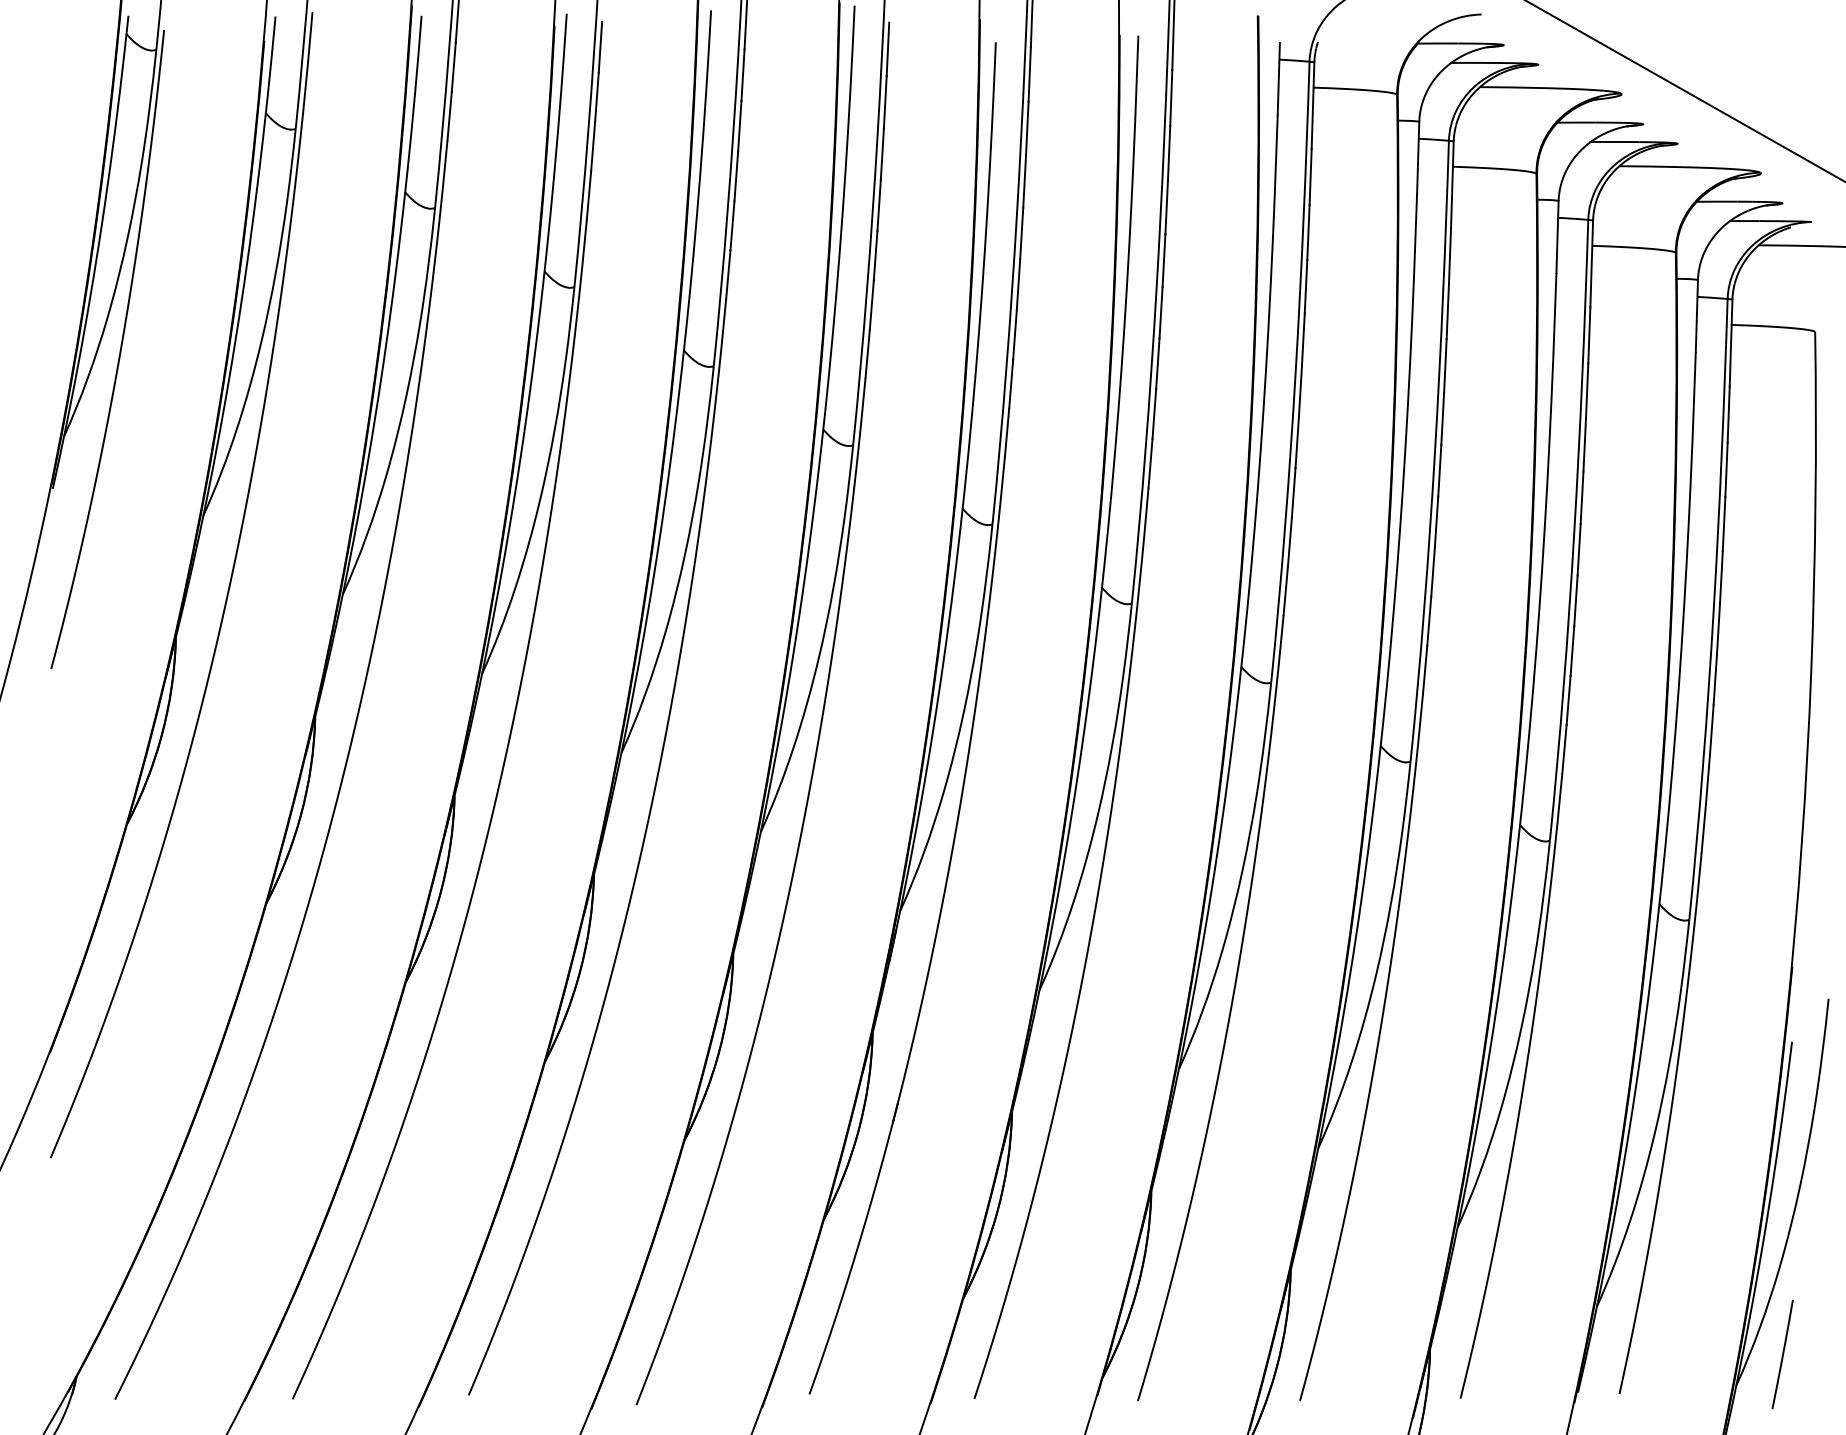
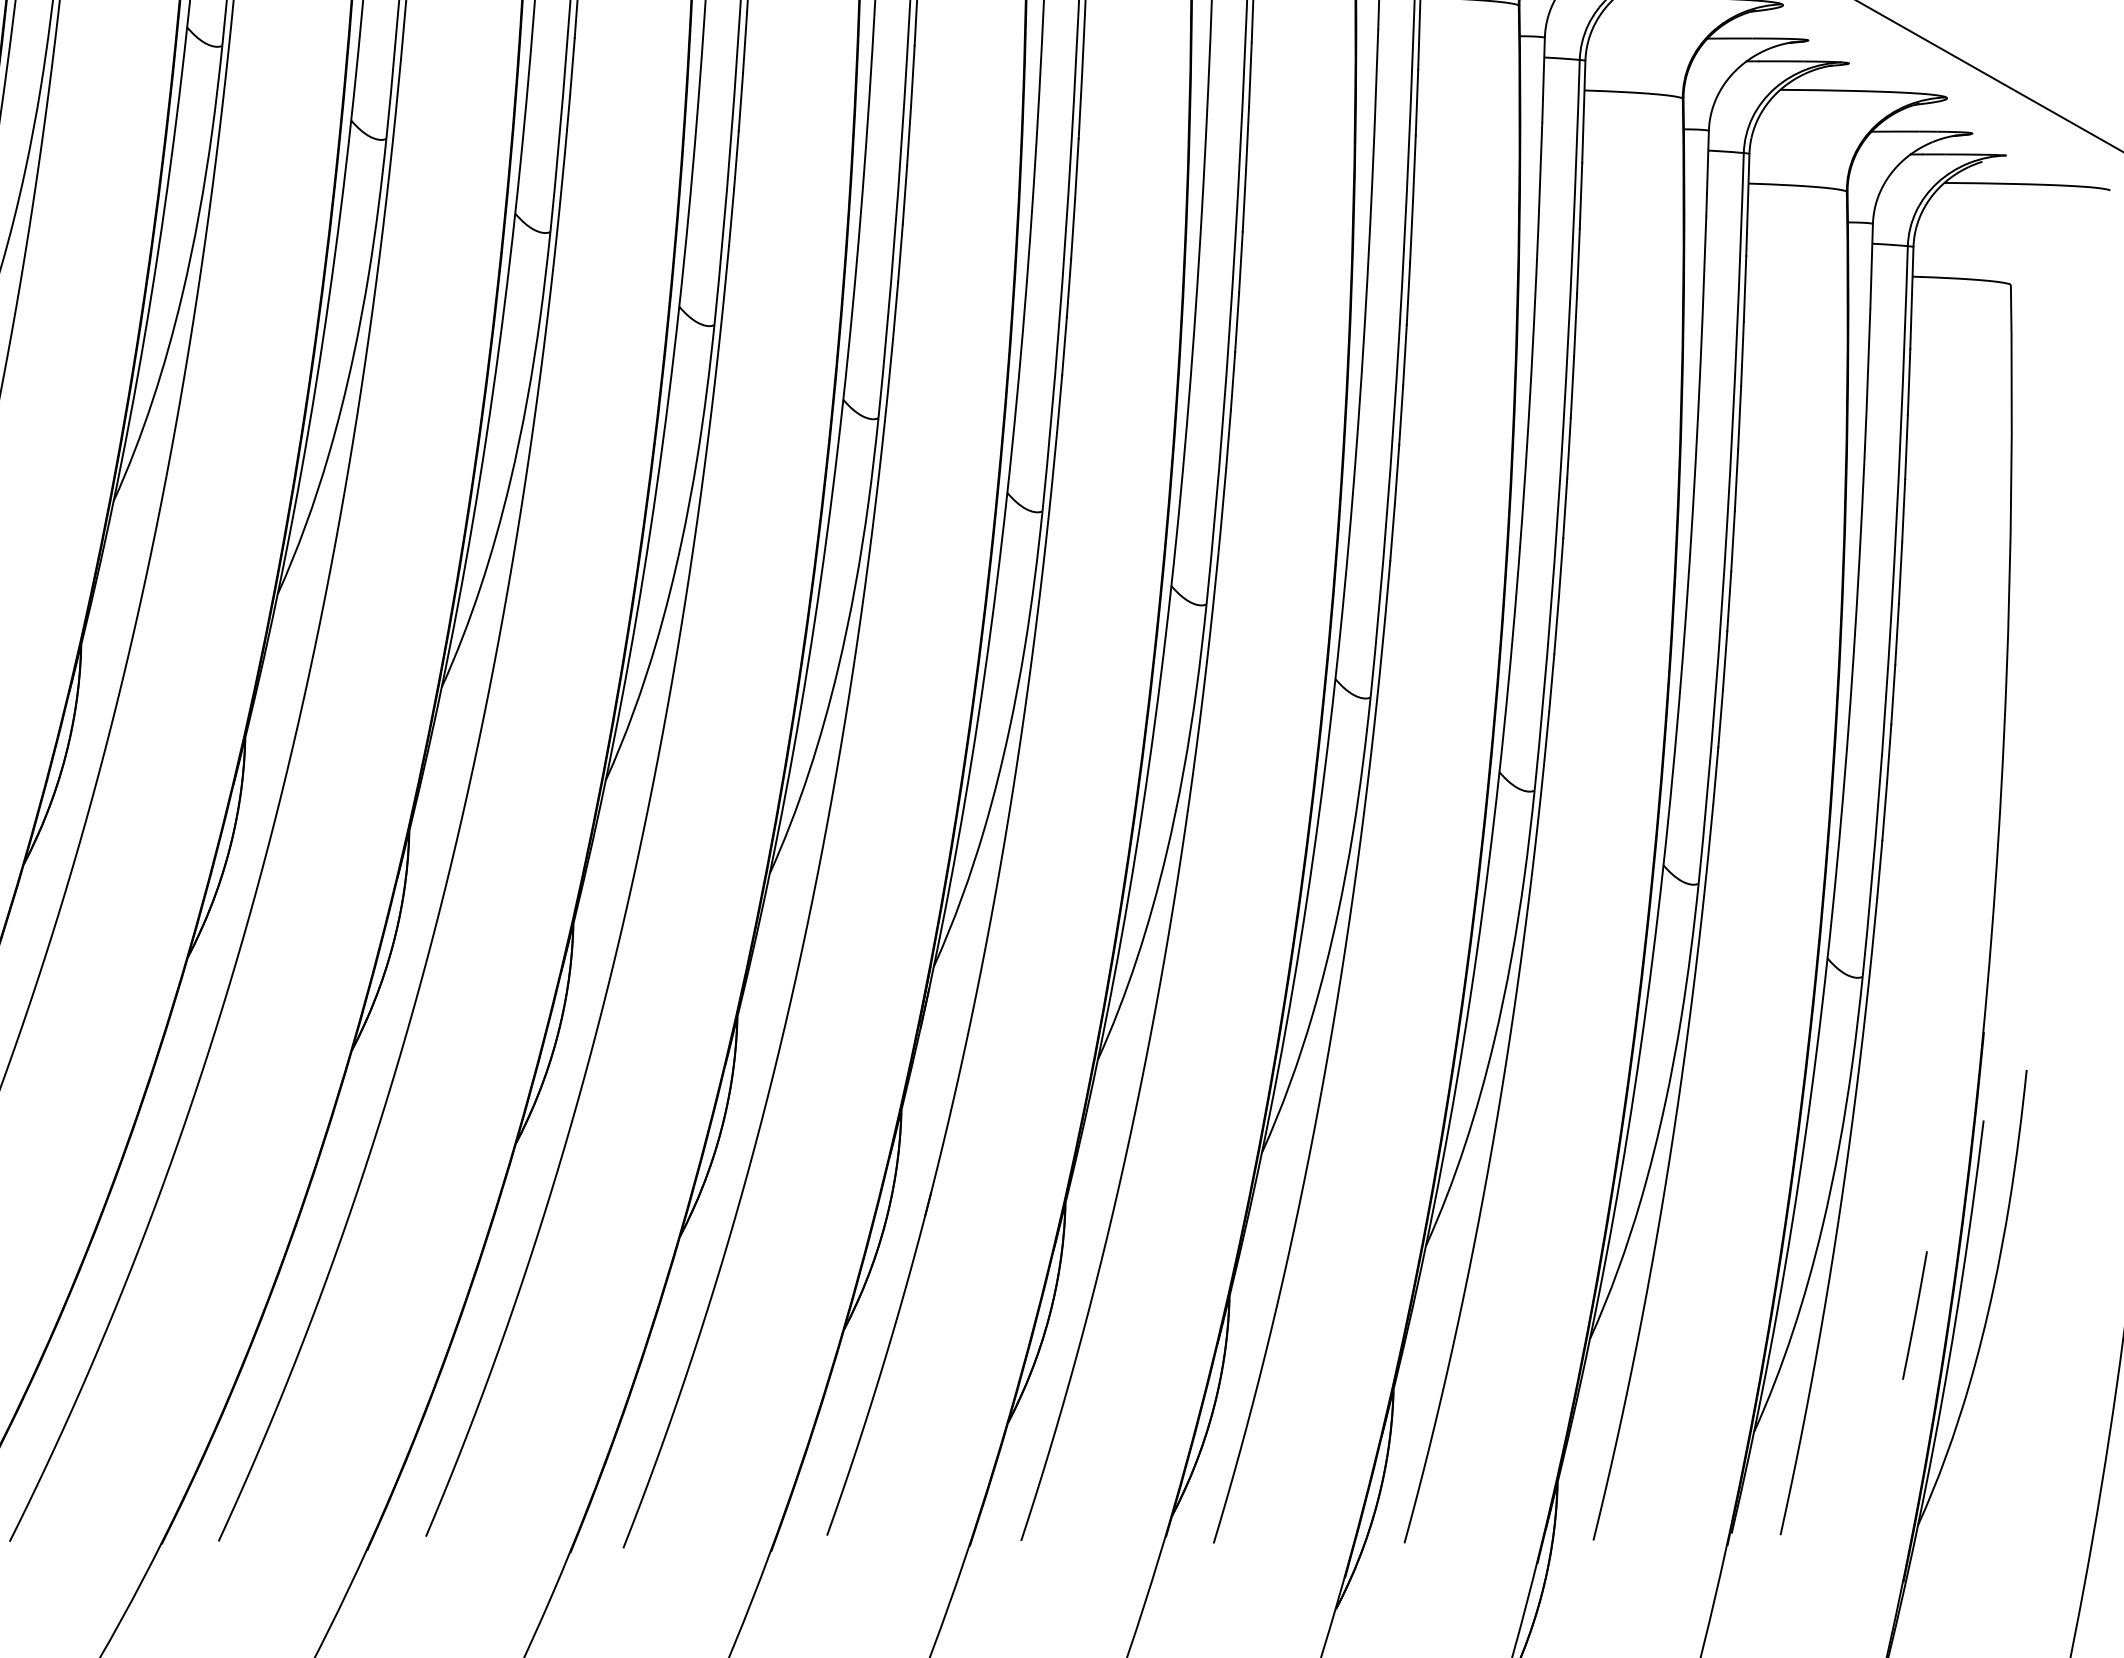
line: (1782, 1354) -> (1914, 1315), moved

